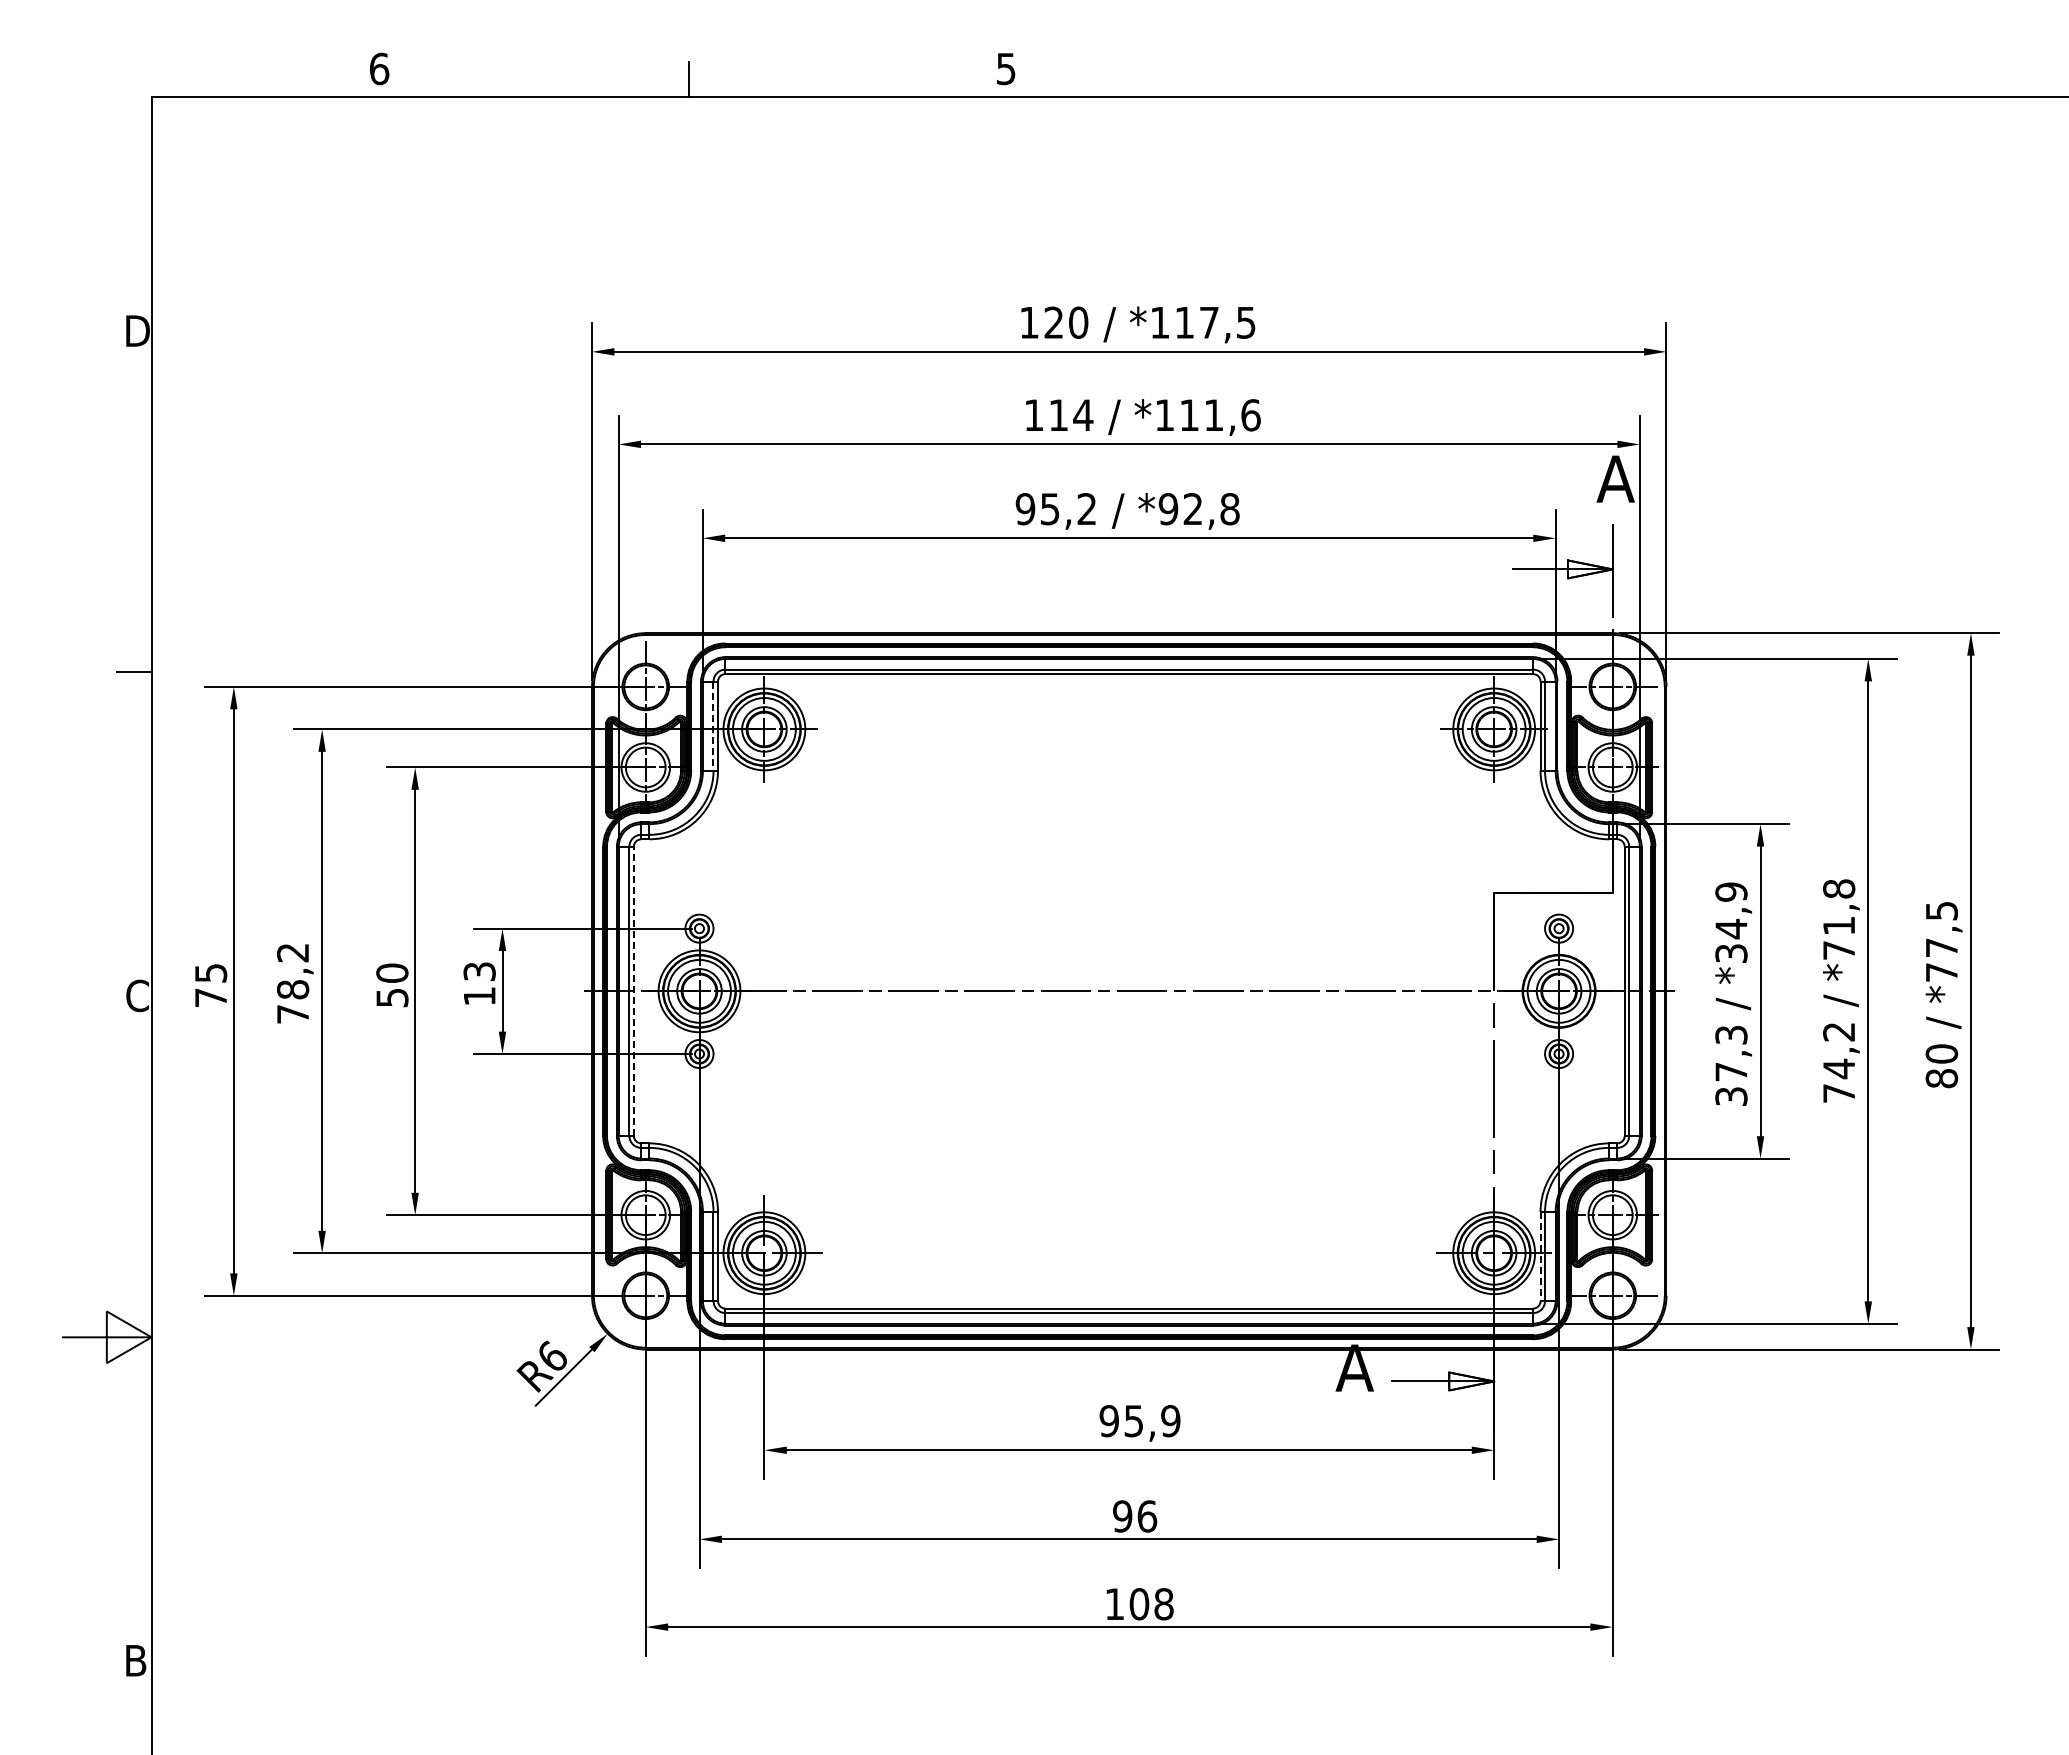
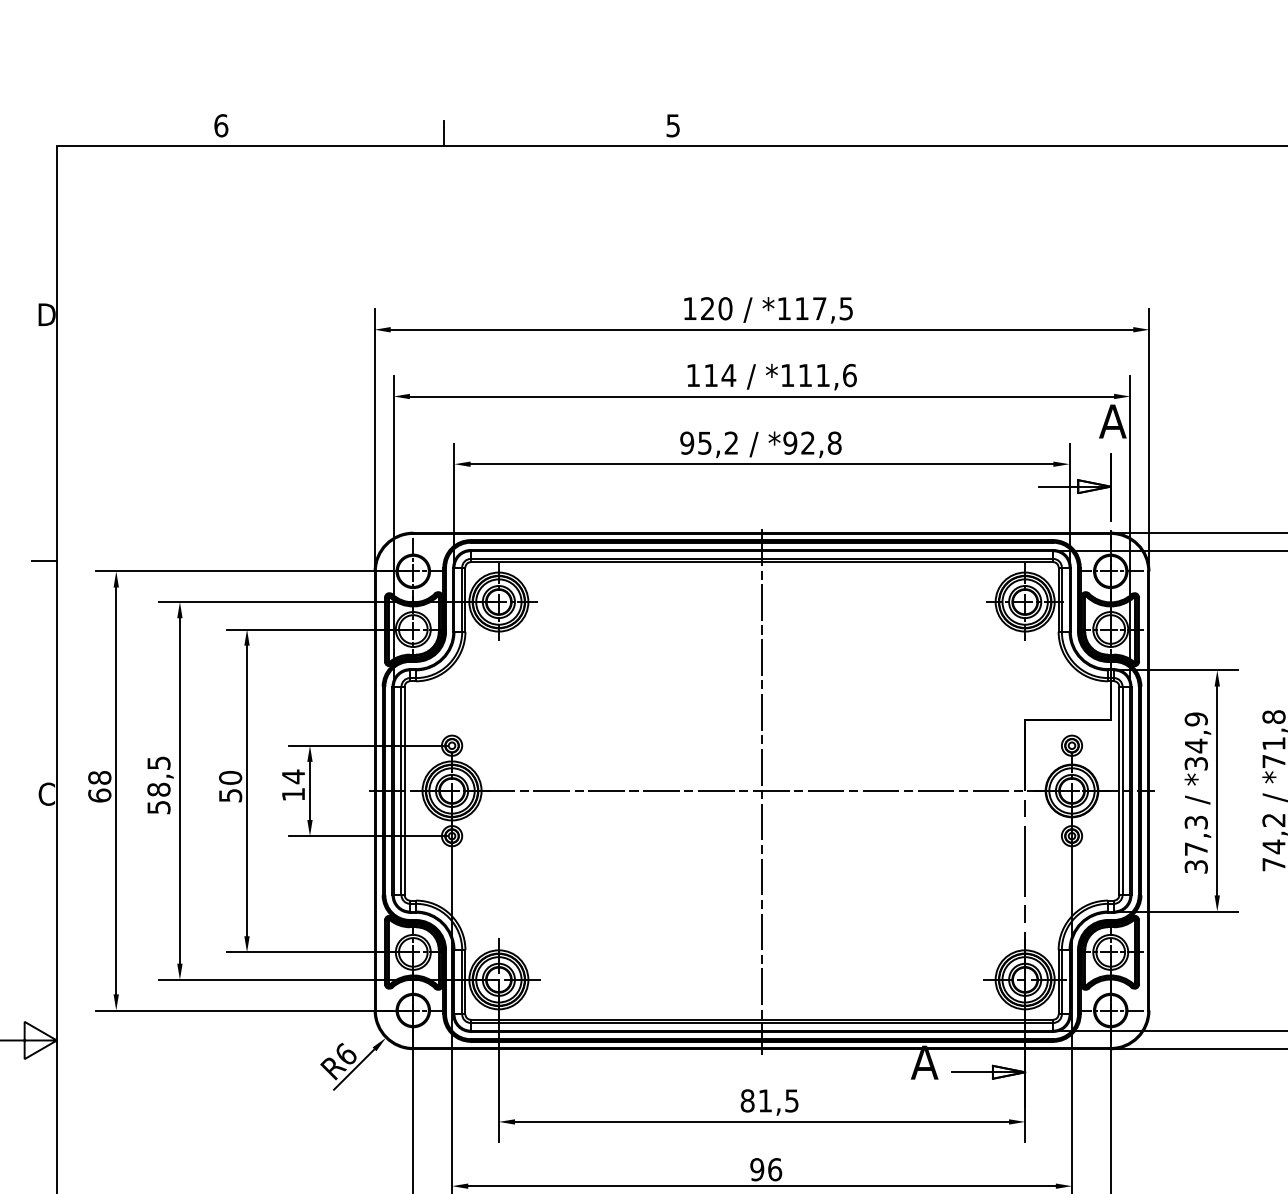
line: (713, 726) -> (462, 599), dashed -> solid
text: (479, 971) -> (293, 776), 13 -> 14
text: (292, 983) -> (158, 785), 78,2 -> 58,5
text: (210, 985) -> (99, 786), 75 -> 68
line: (633, 991) -> (404, 791), dashed -> solid
line: (1129, 992) -> (762, 791), added
line: (1540, 1256) -> (1058, 982), dashed -> solid
text: (1139, 1421) -> (769, 1101), 95,9 -> 81,5

